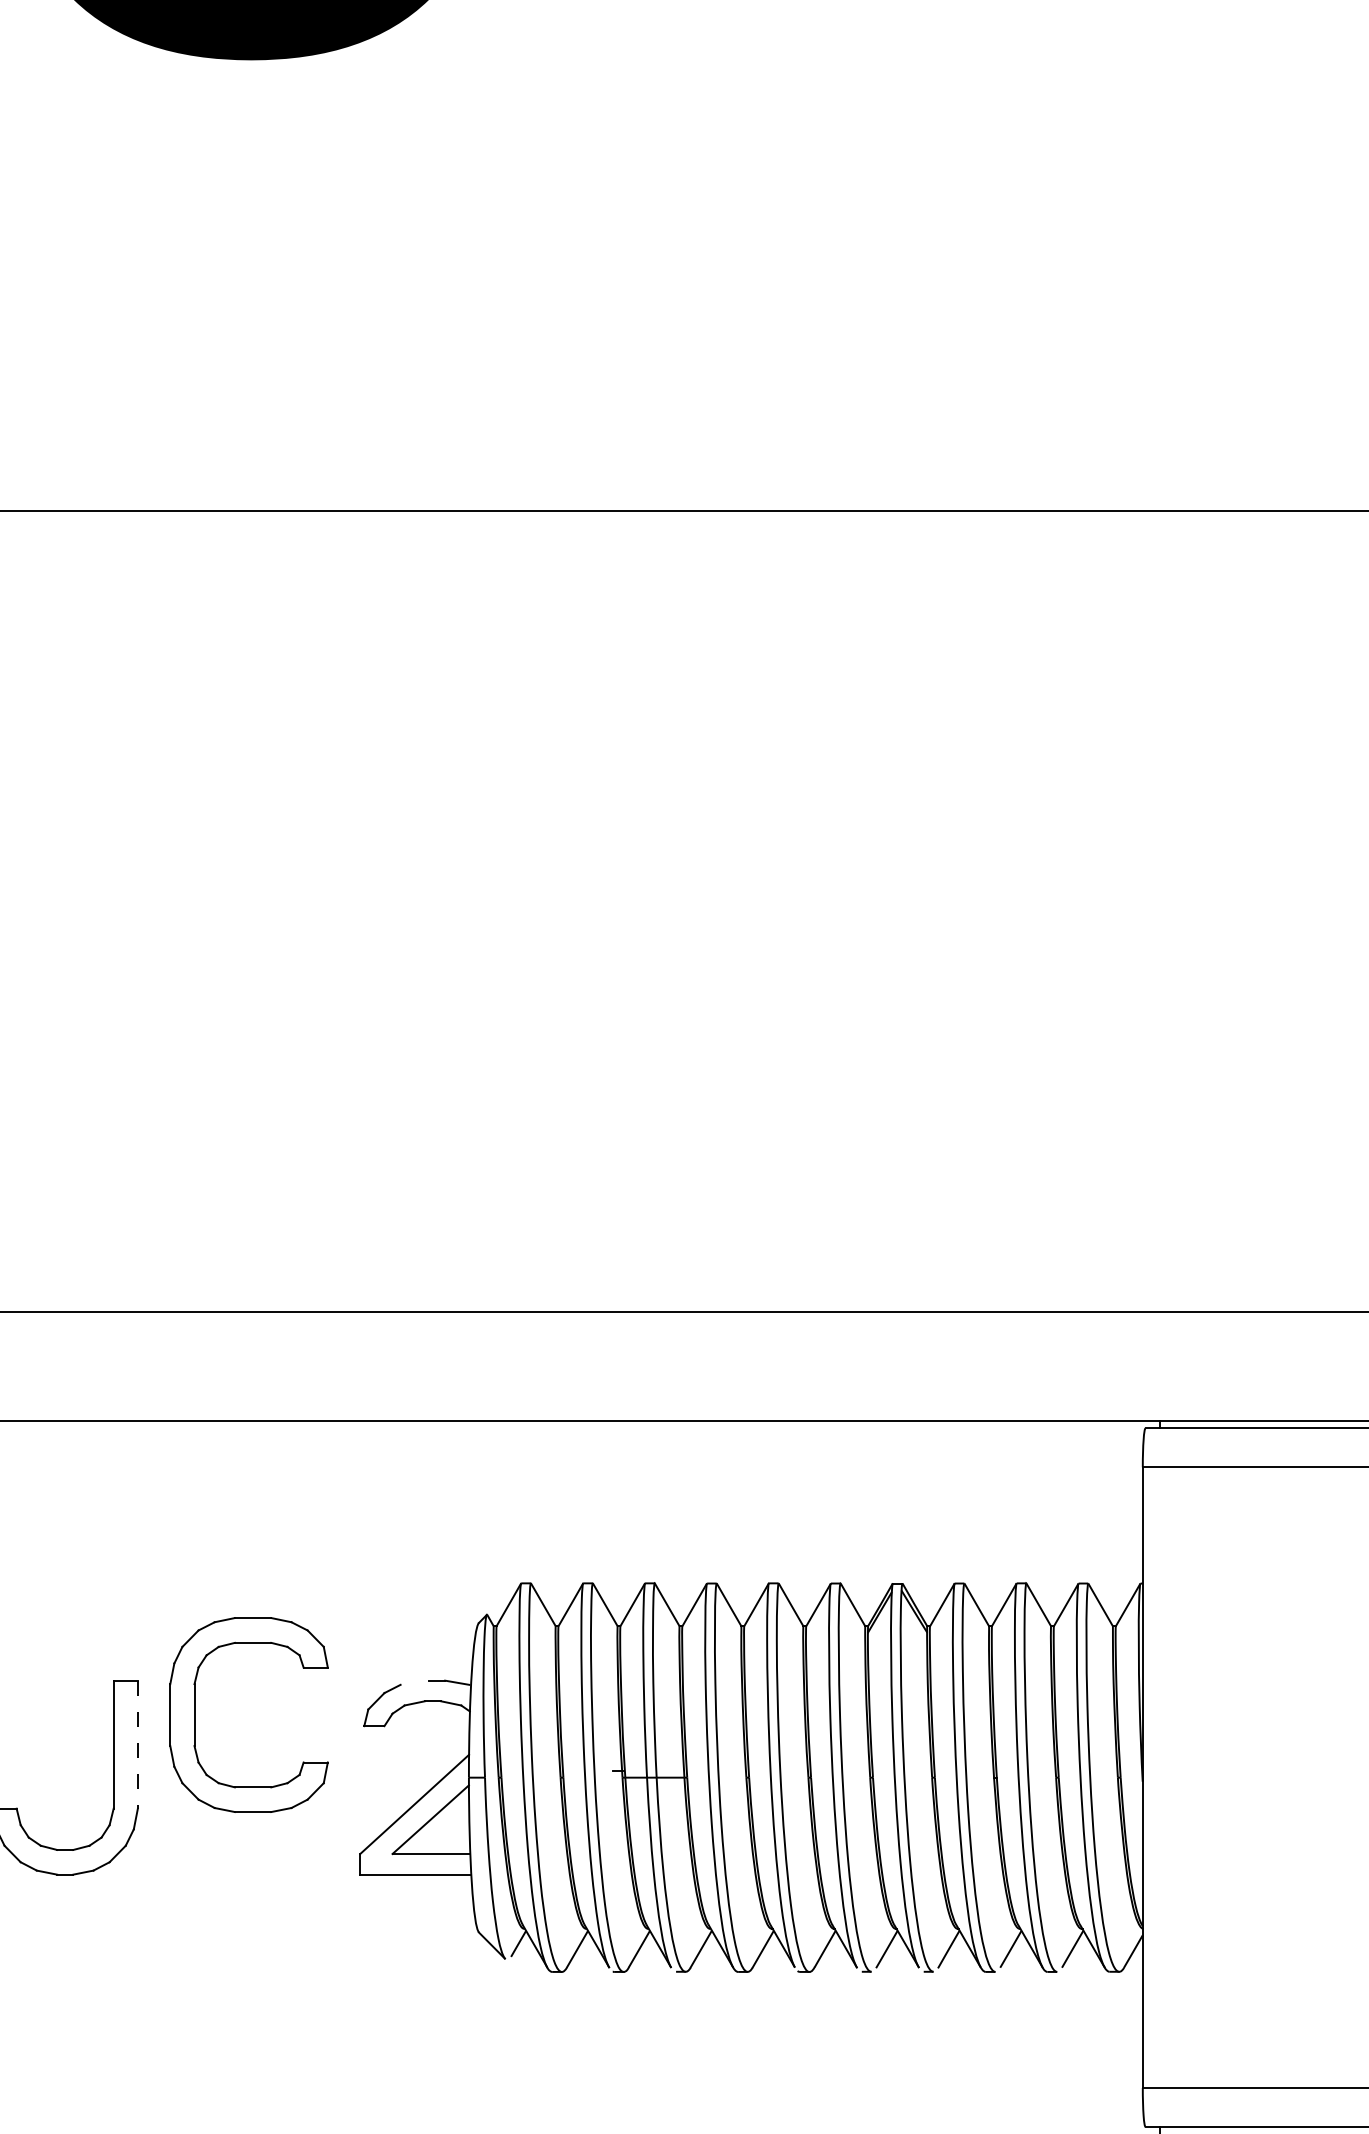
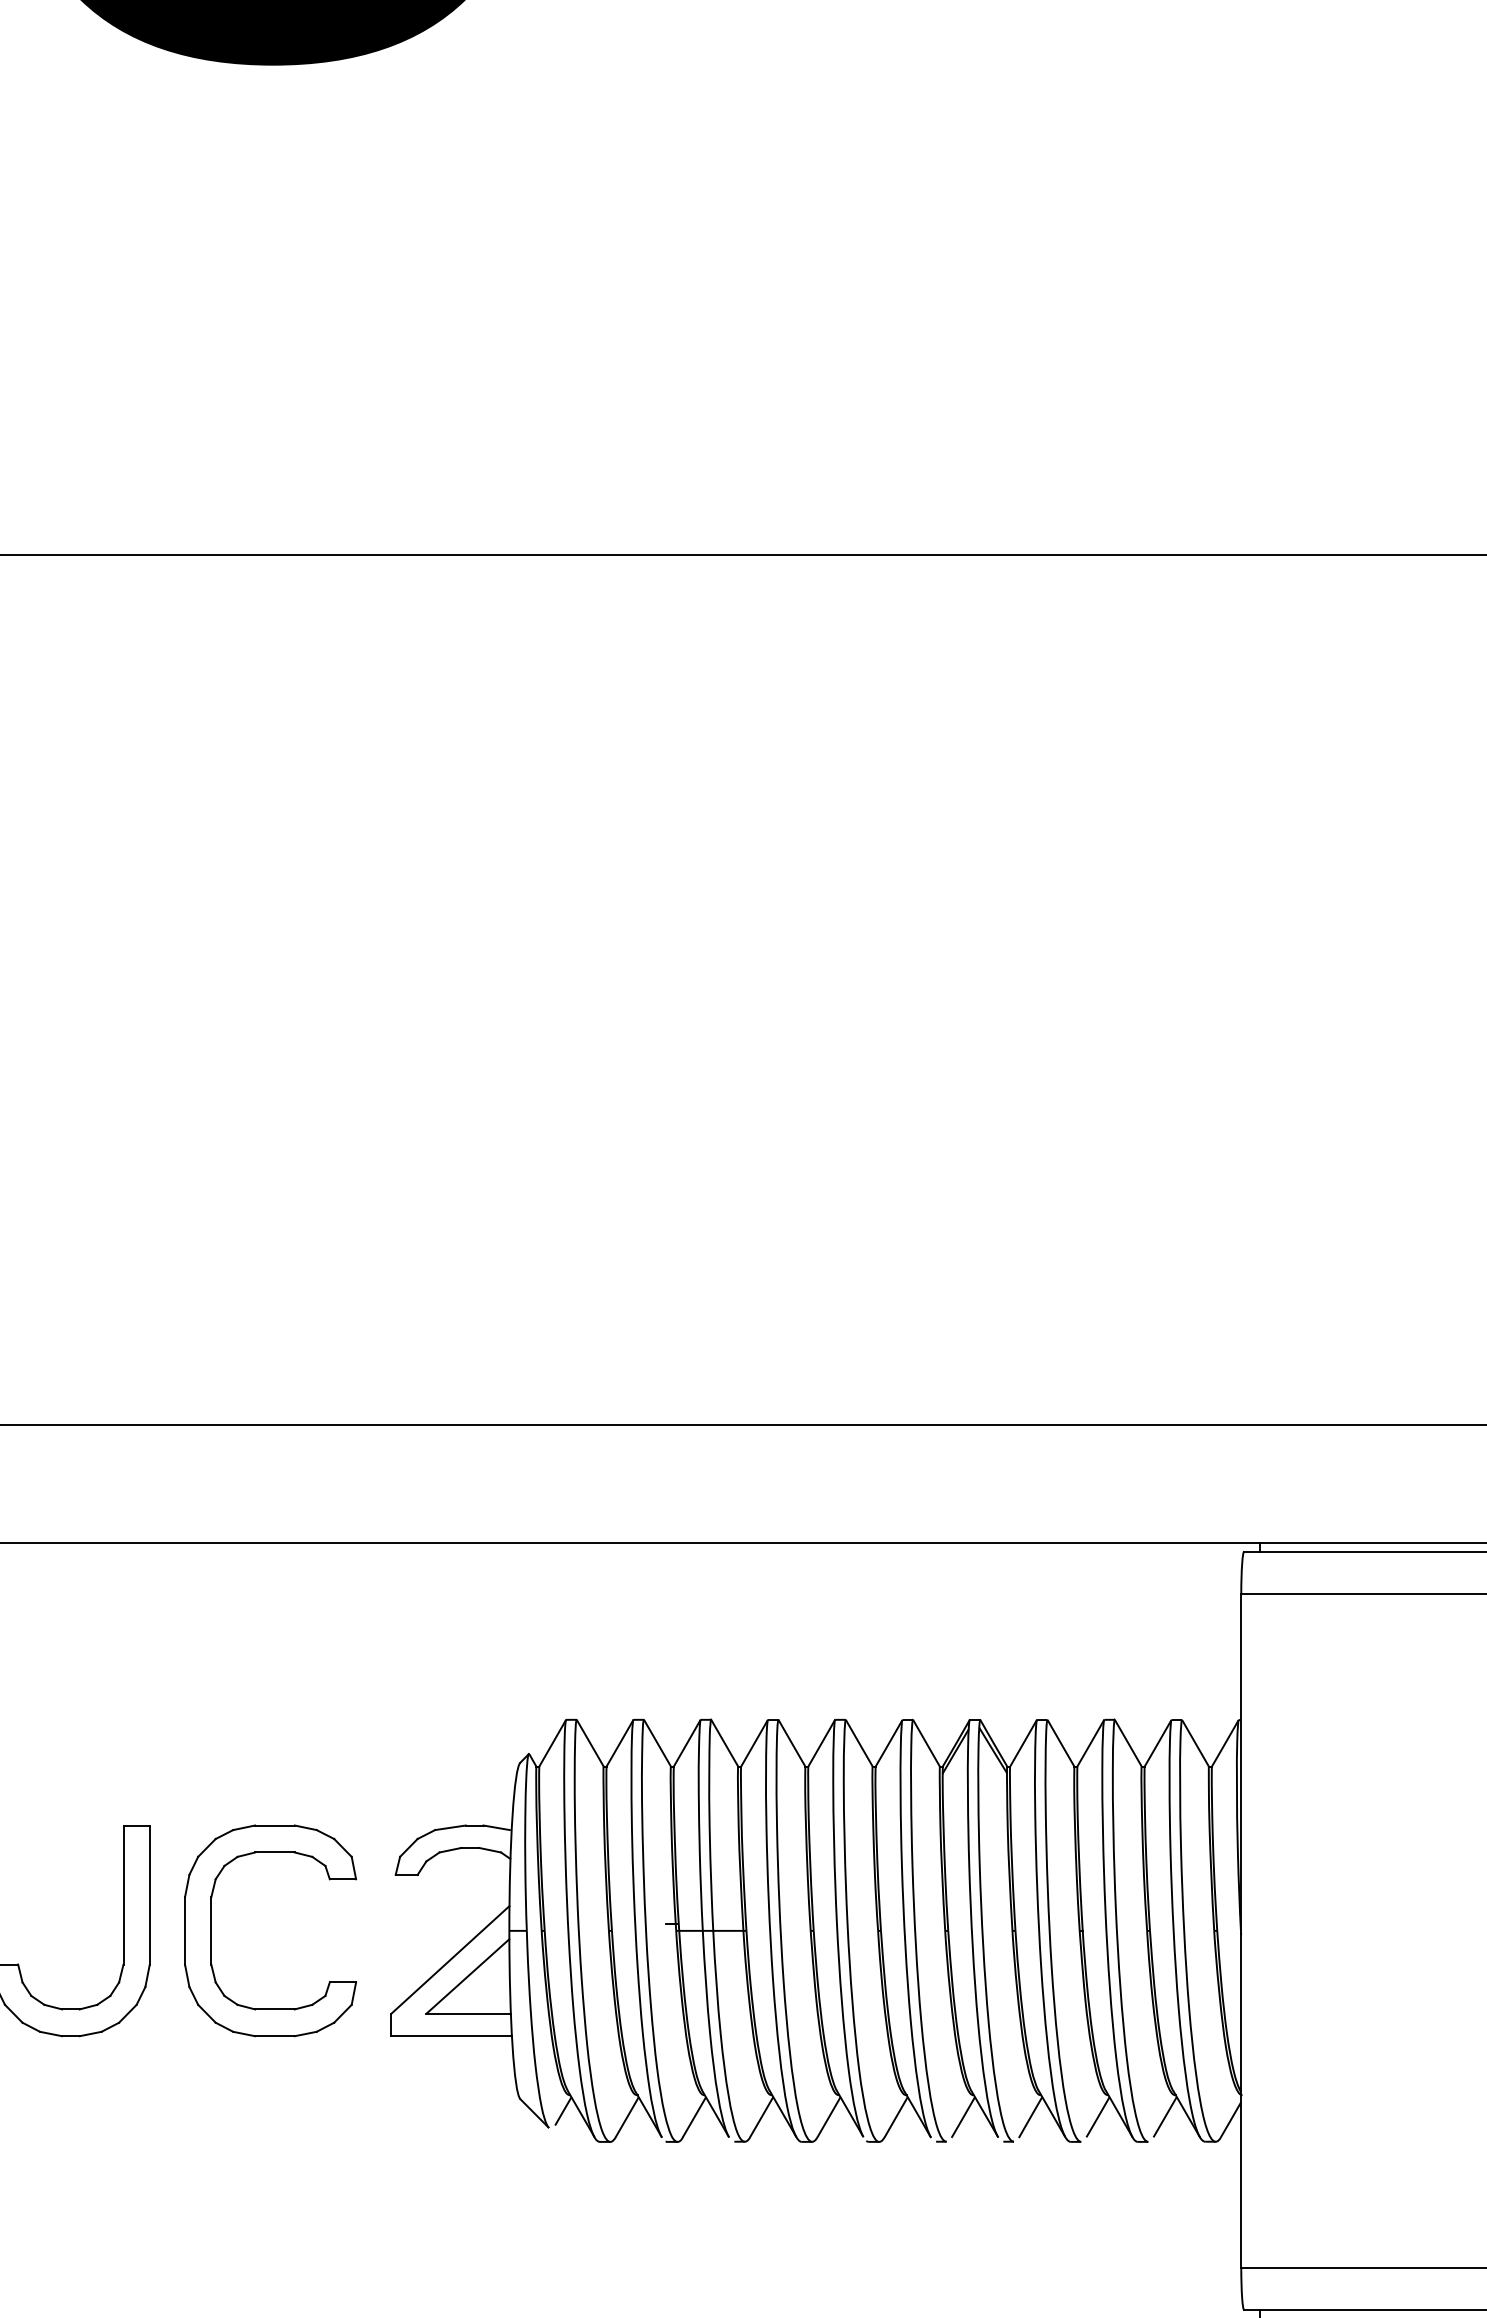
line: (414, 1682) -> (450, 1827), added
part: (194, 1714) -> (211, 1930), moved
line: (137, 1745) -> (149, 1895), dashed -> solid

